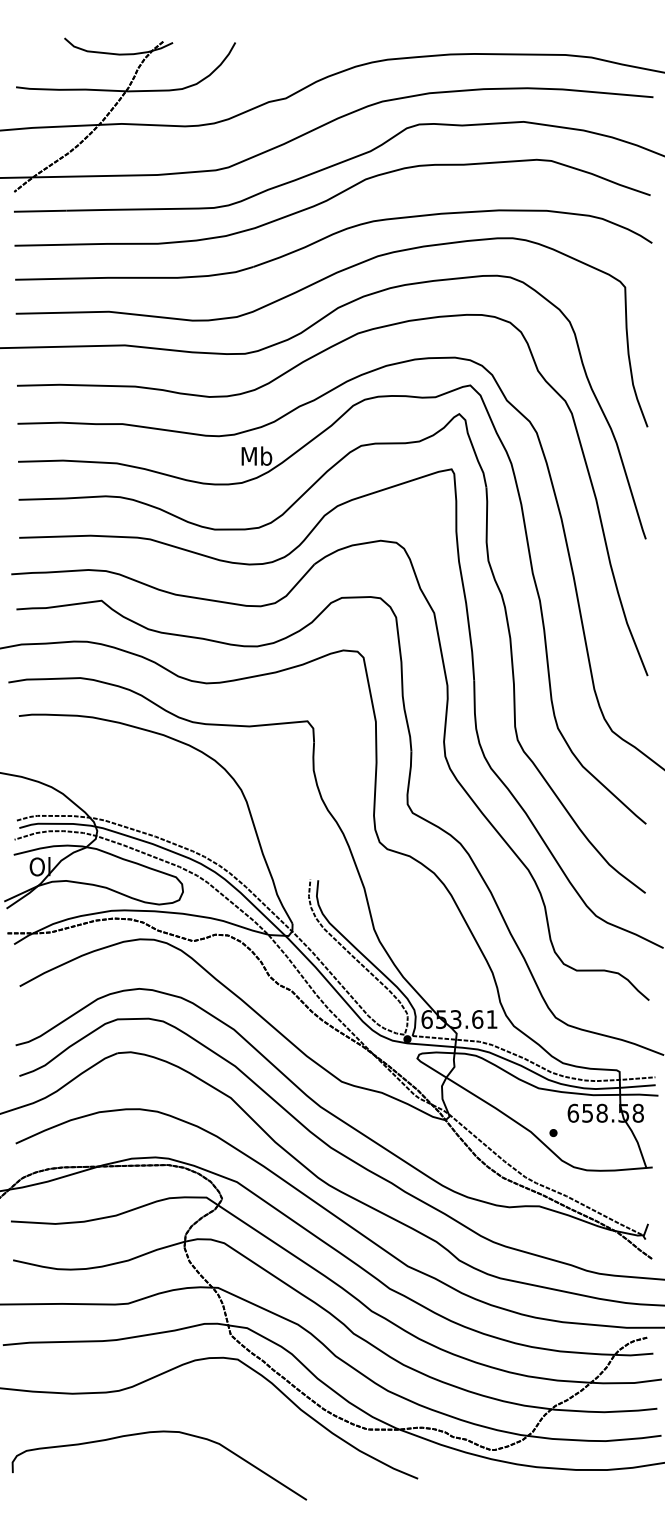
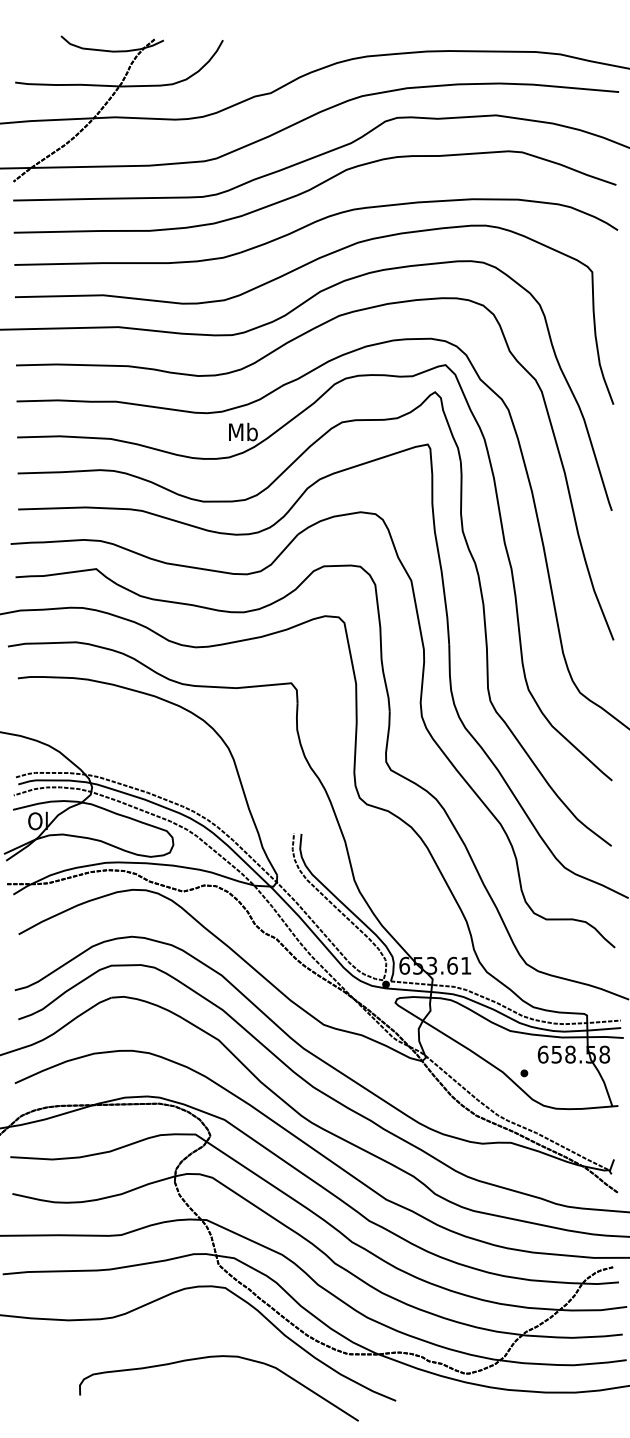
curve: (158, 1432) -> (218, 1357), moved

